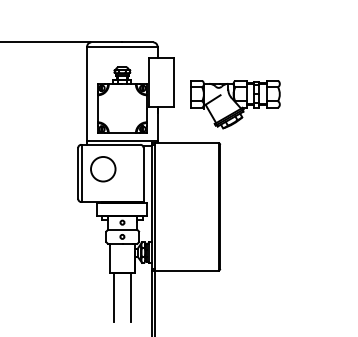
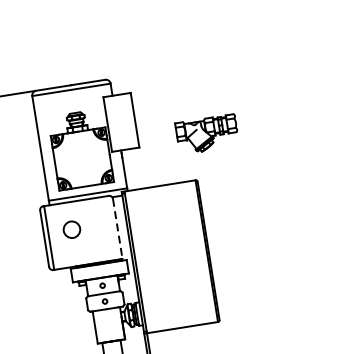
part: (235, 104) -> (207, 134), size x0.6
circle: (103, 169) -> (72, 229), size x0.6
line: (143, 175) -> (117, 229), solid -> dashed

